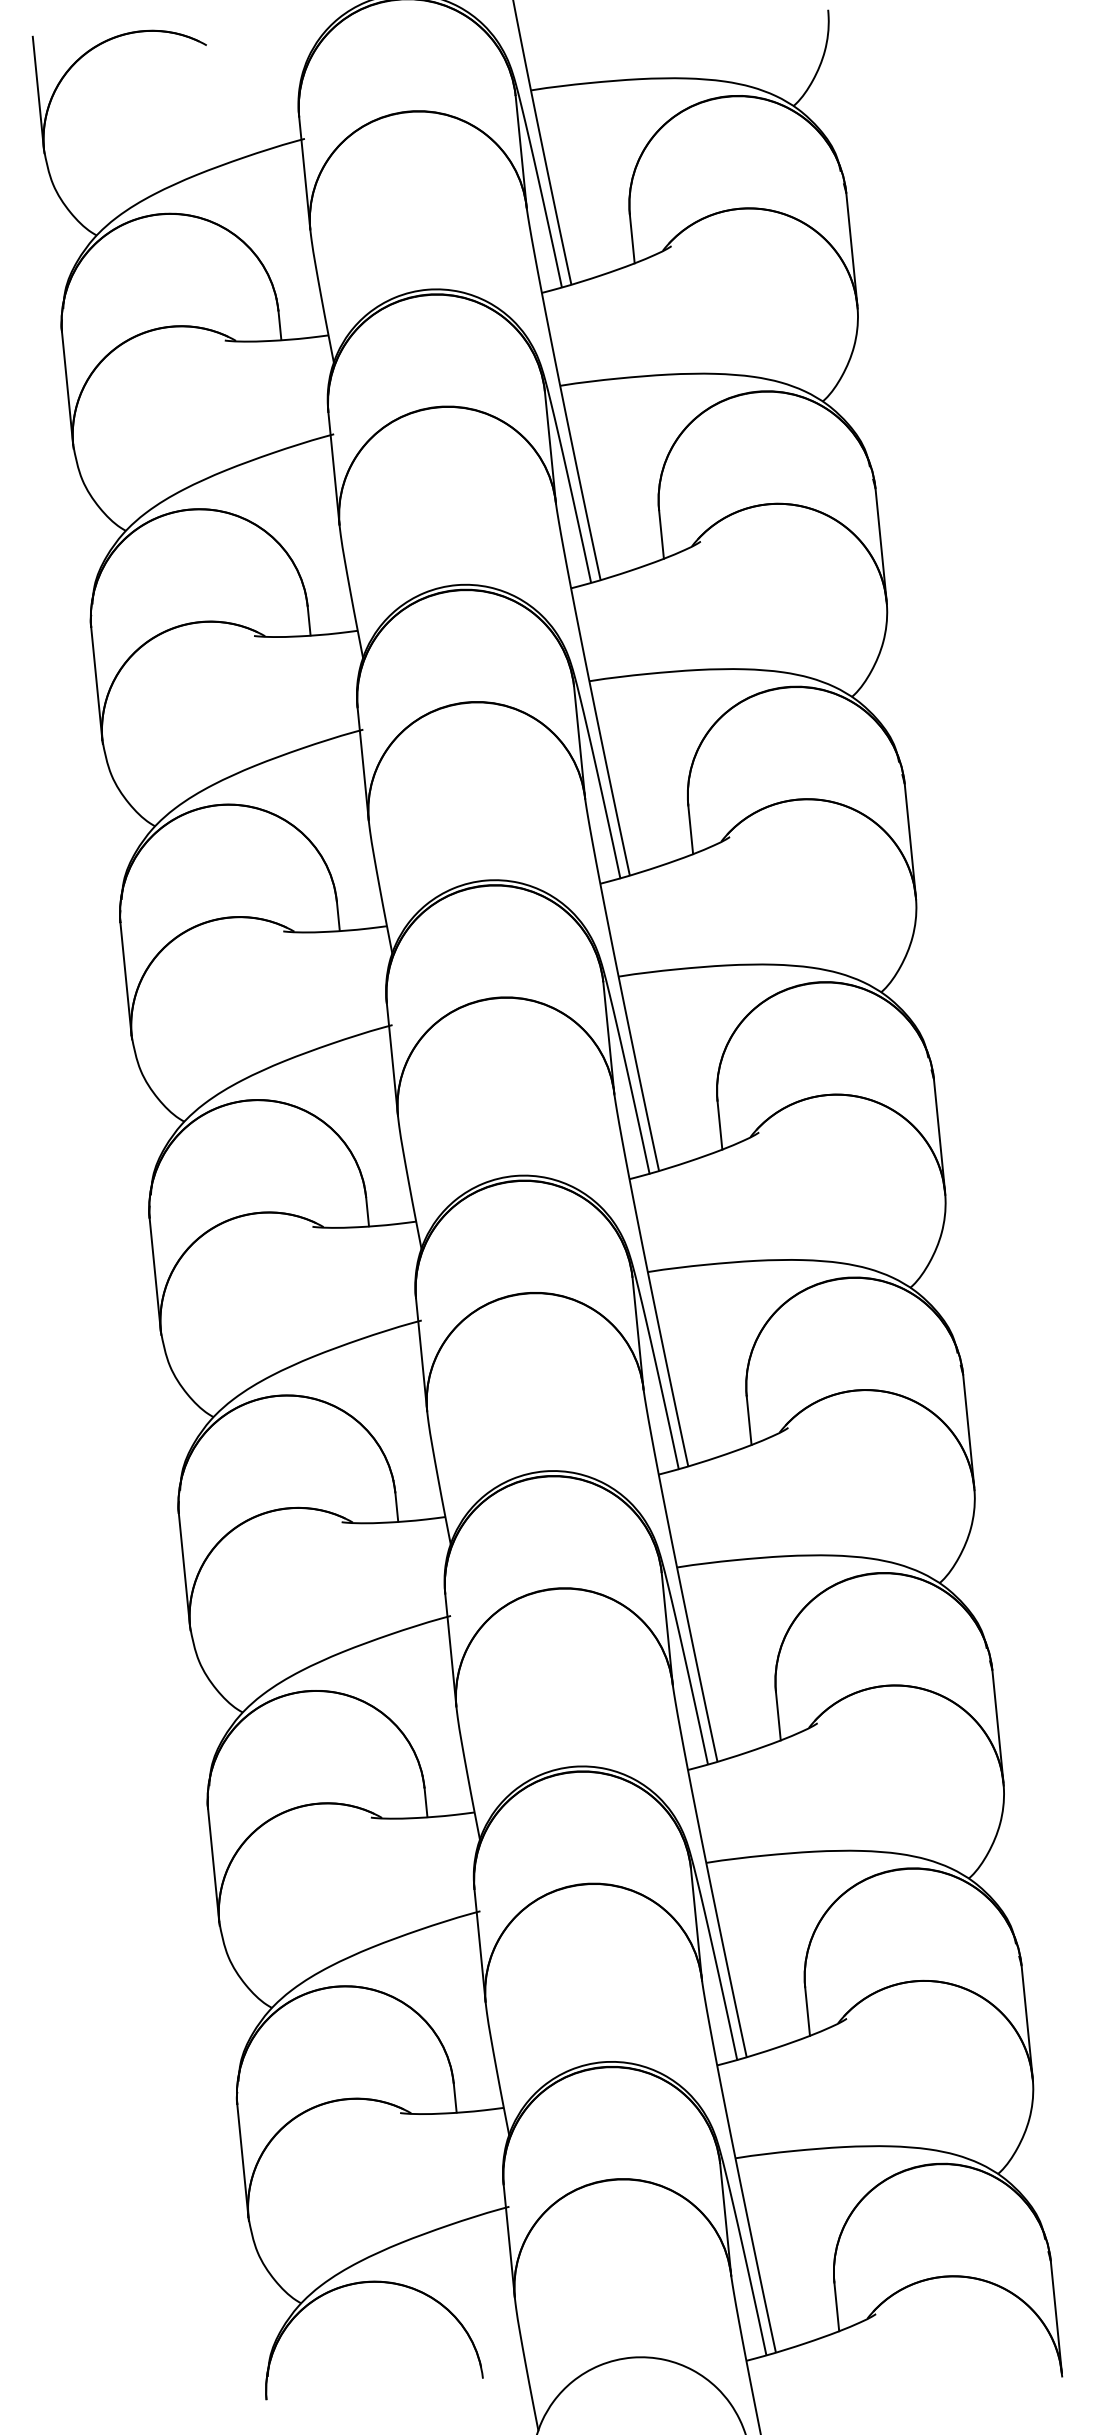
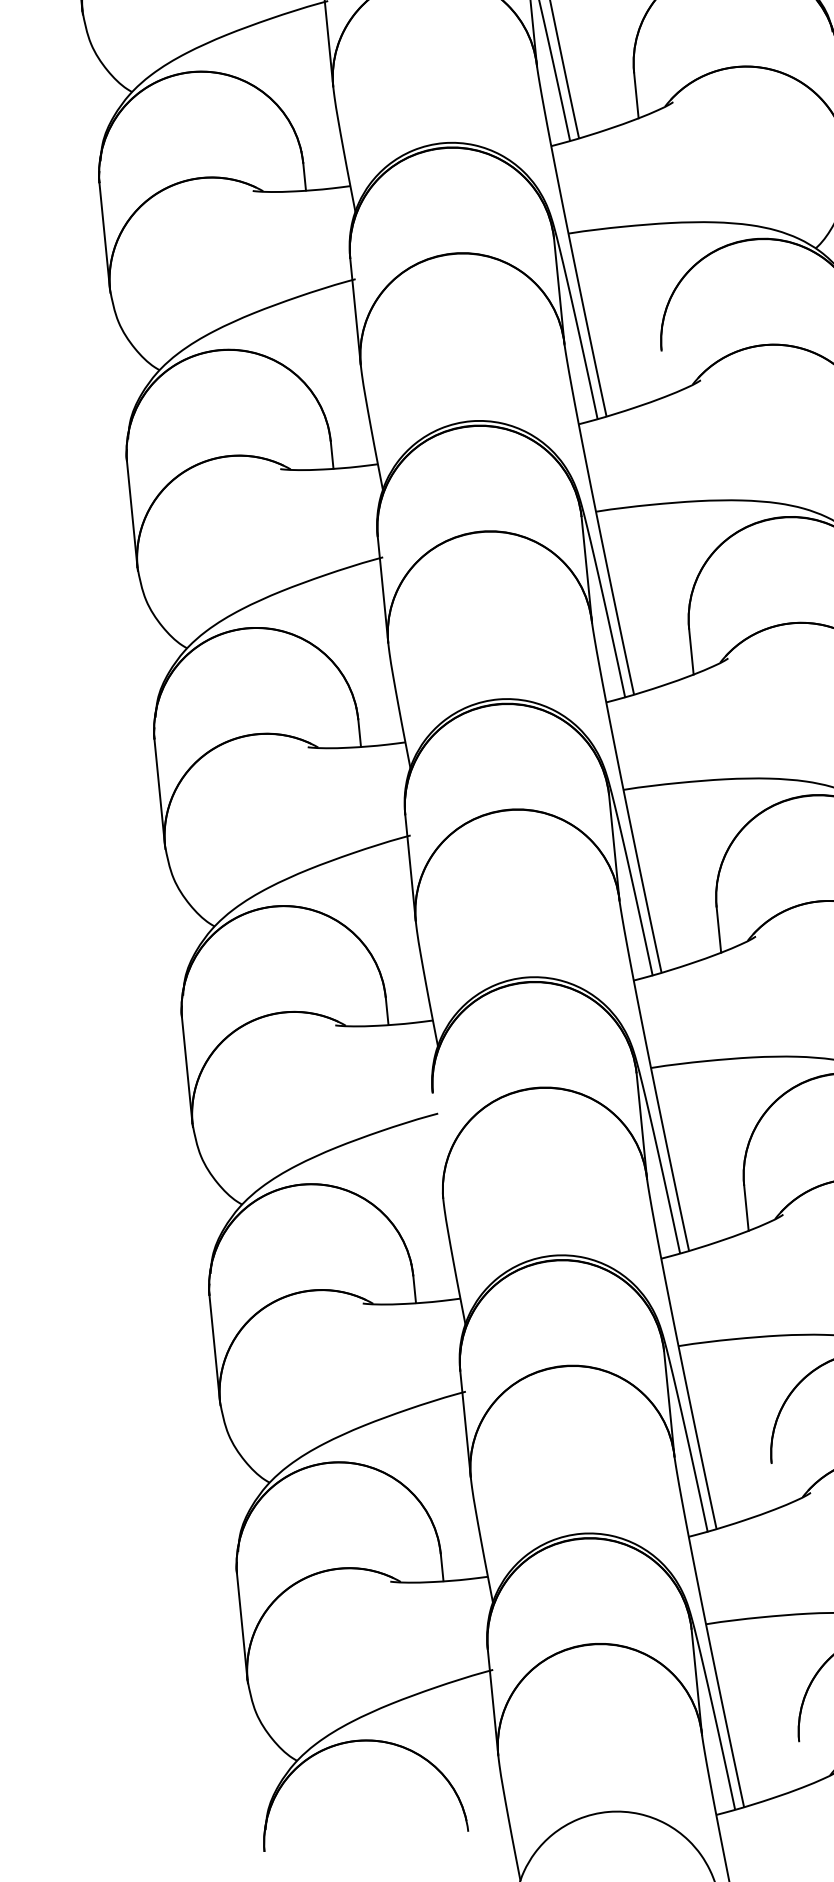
line: (690, 829) -> (663, 373), removed
line: (450, 1650) -> (437, 1146), removed
line: (807, 2010) -> (773, 1485), removed
line: (836, 2306) -> (801, 1763), removed

